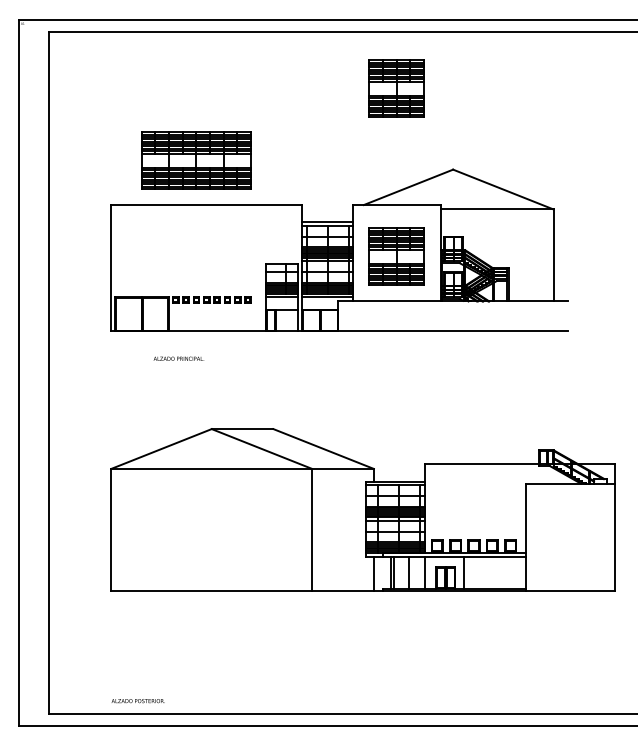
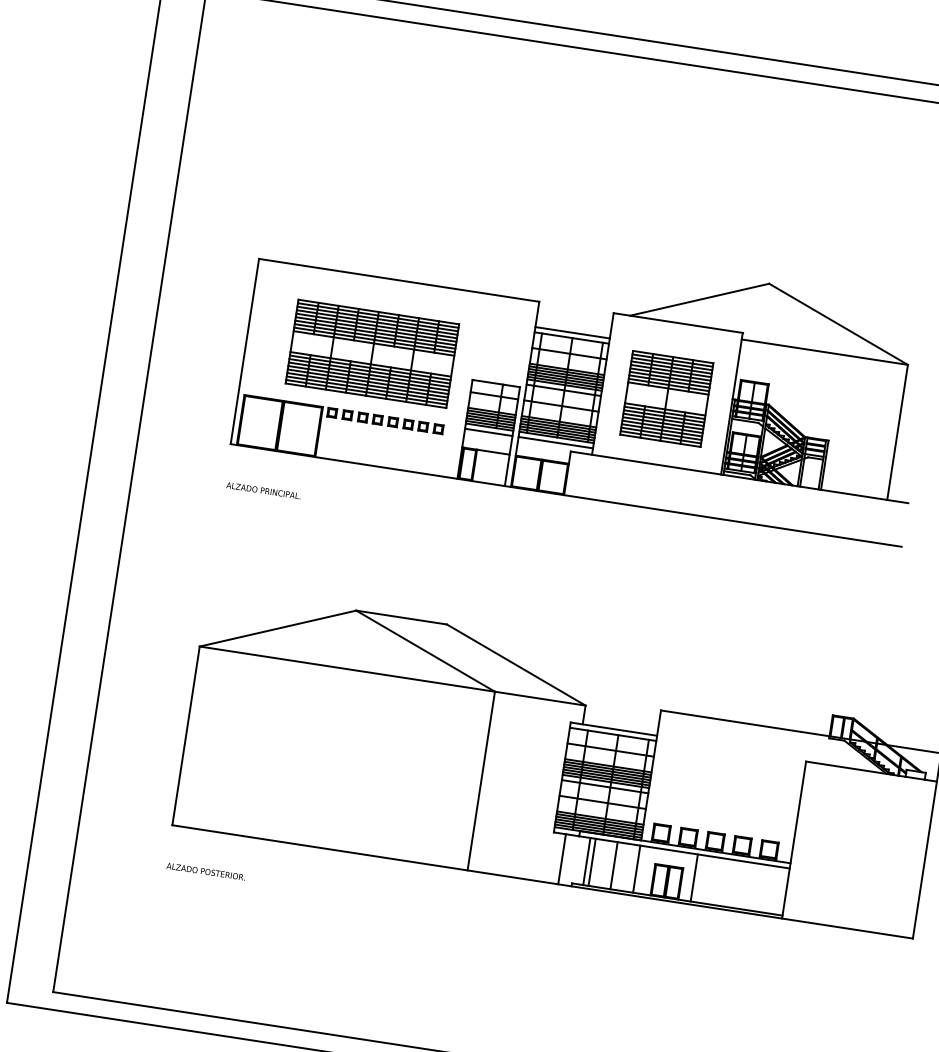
part: (396, 88) -> (704, 151), removed
part: (196, 160) -> (372, 353), moved
text: (178, 358) -> (263, 490), moved
text: (137, 701) -> (204, 872), moved

